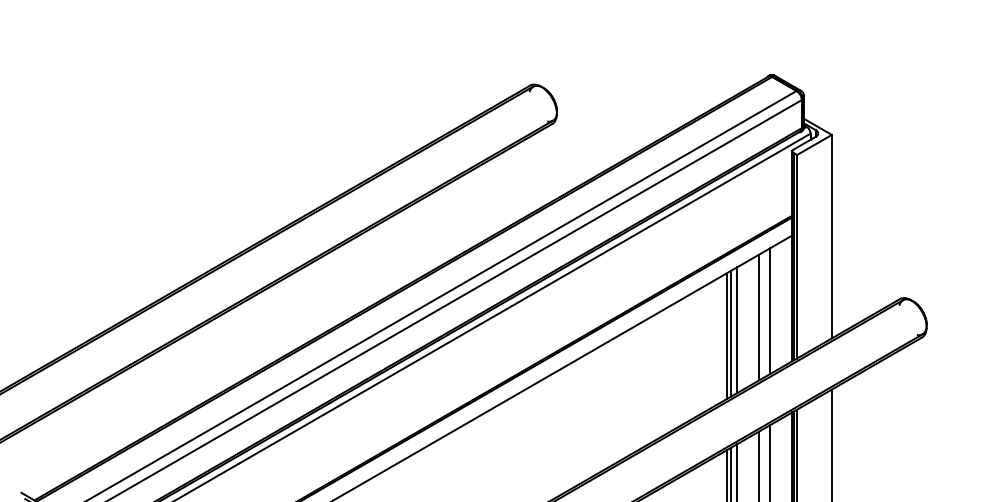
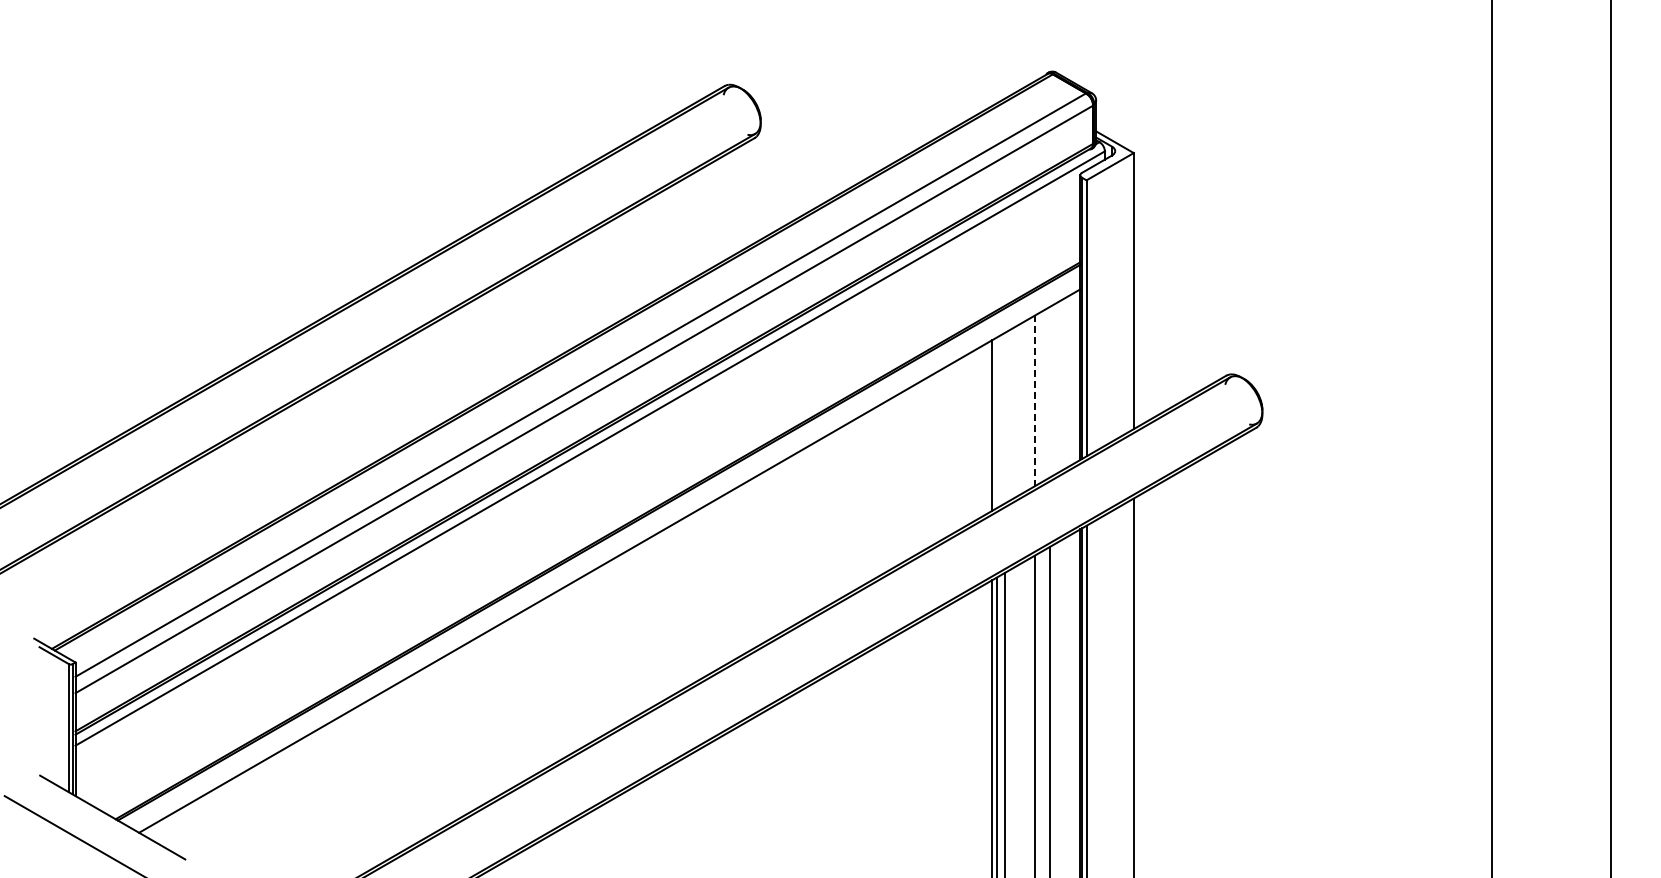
line: (770, 310) -> (1050, 391), removed
line: (759, 318) -> (1035, 401), solid -> dashed
line: (737, 329) -> (1005, 417), removed
line: (730, 333) -> (996, 422), removed

